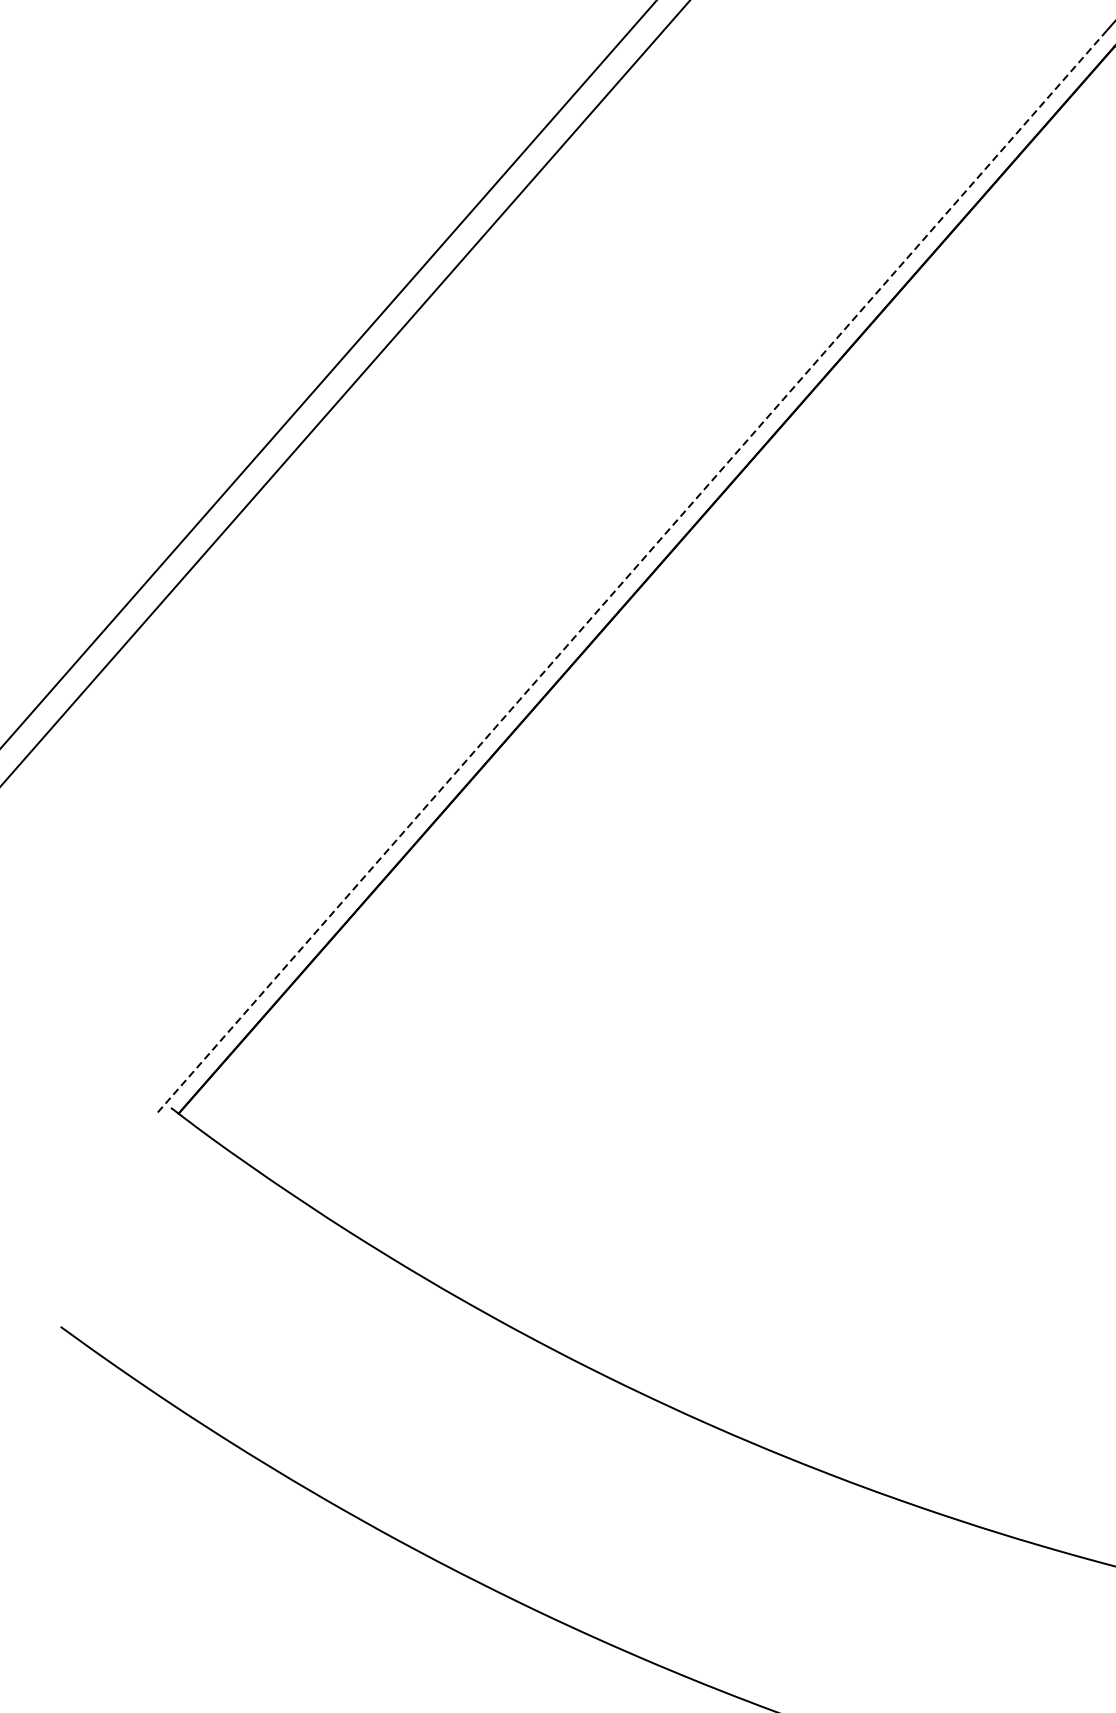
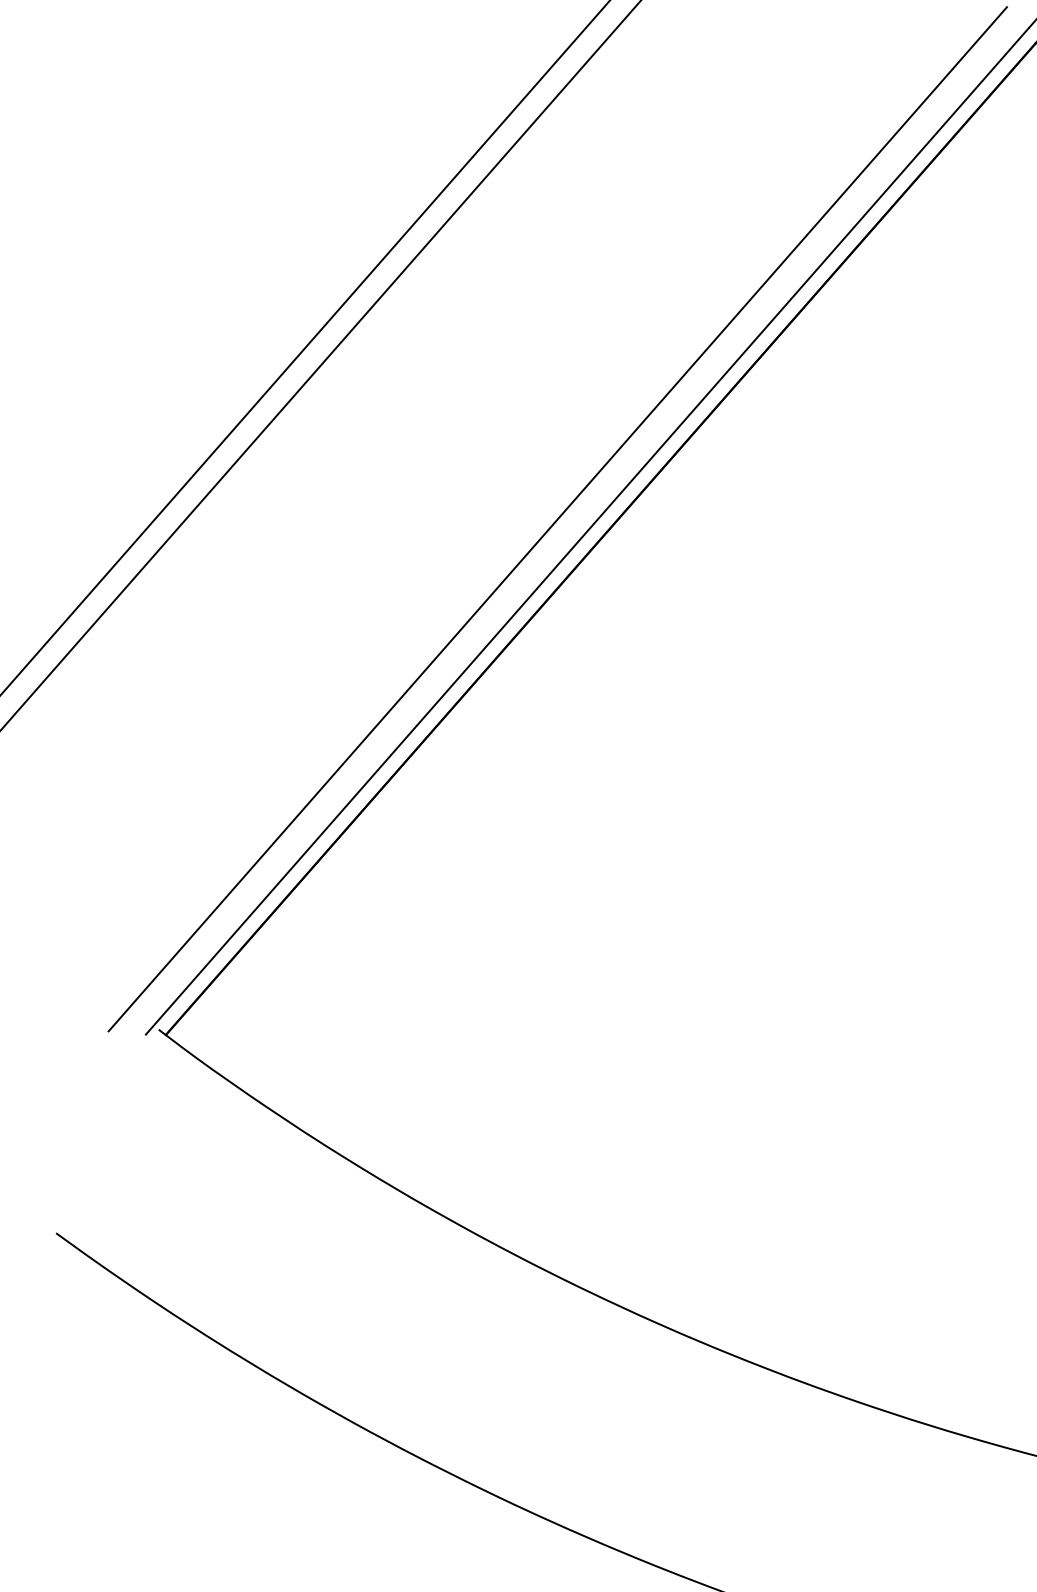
line: (599, 559) -> (557, 519), added
line: (632, 571) -> (587, 531), dashed -> solid

